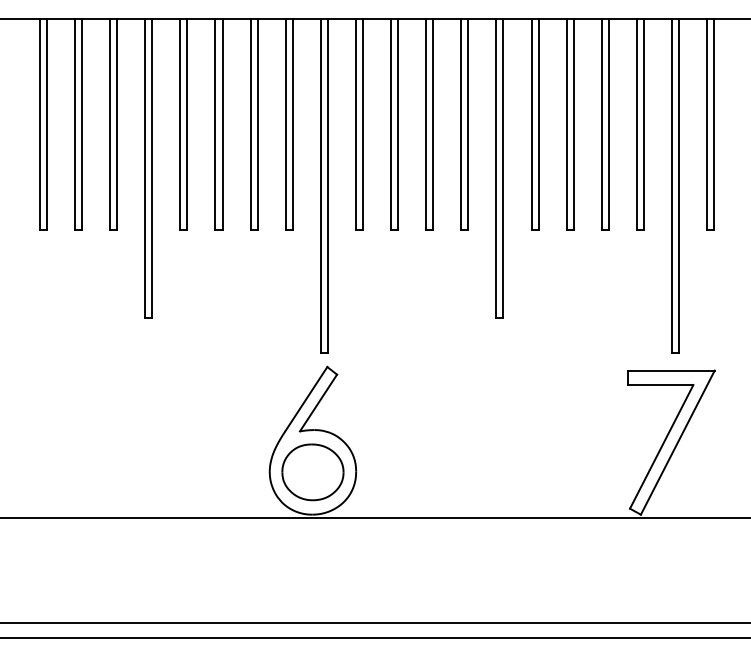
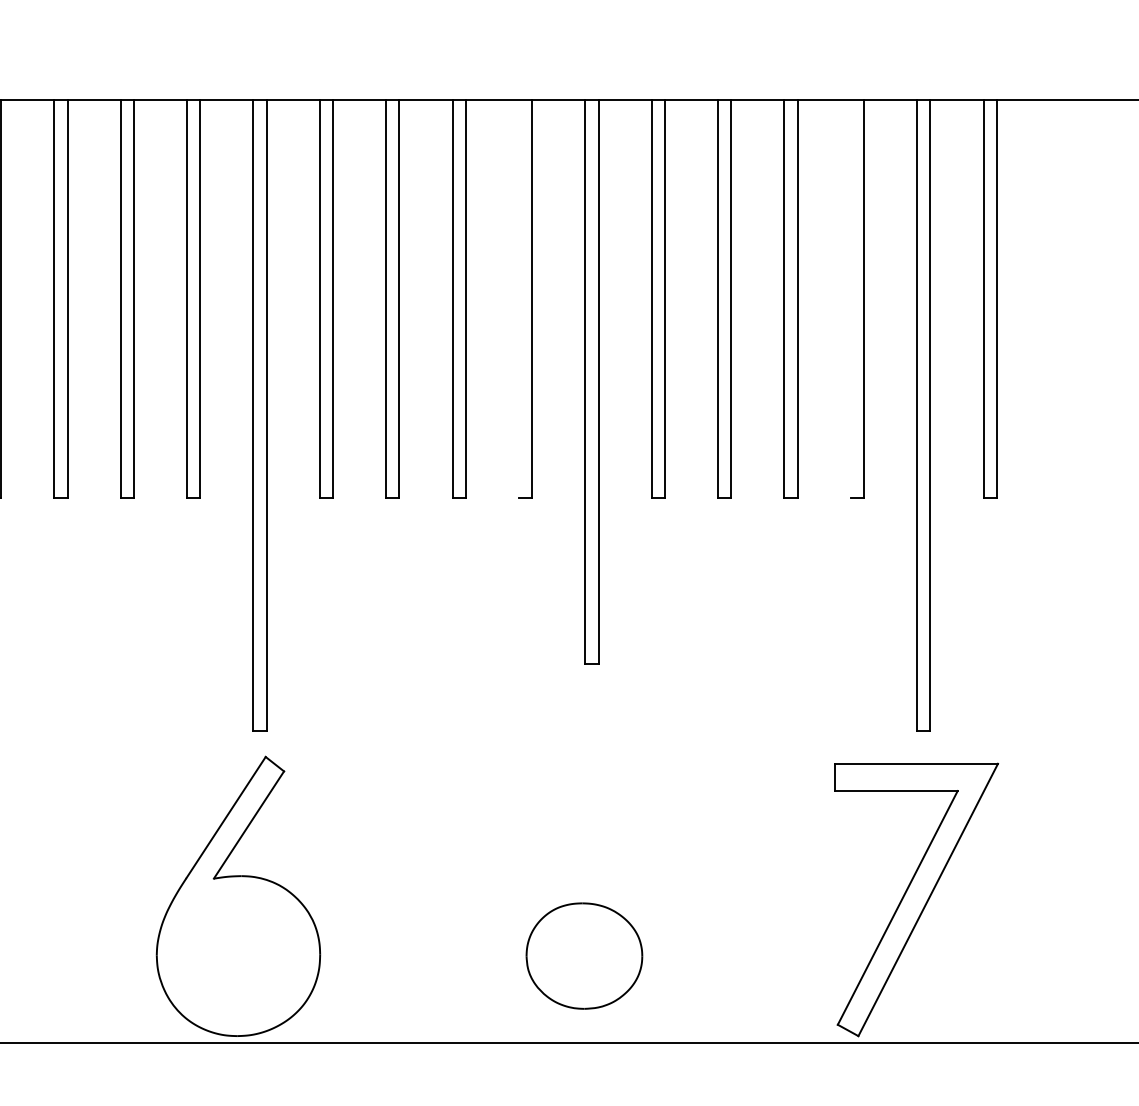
line: (461, 124) -> (519, 298), removed
line: (636, 124) -> (850, 298), removed
part: (312, 472) -> (583, 956), moved

